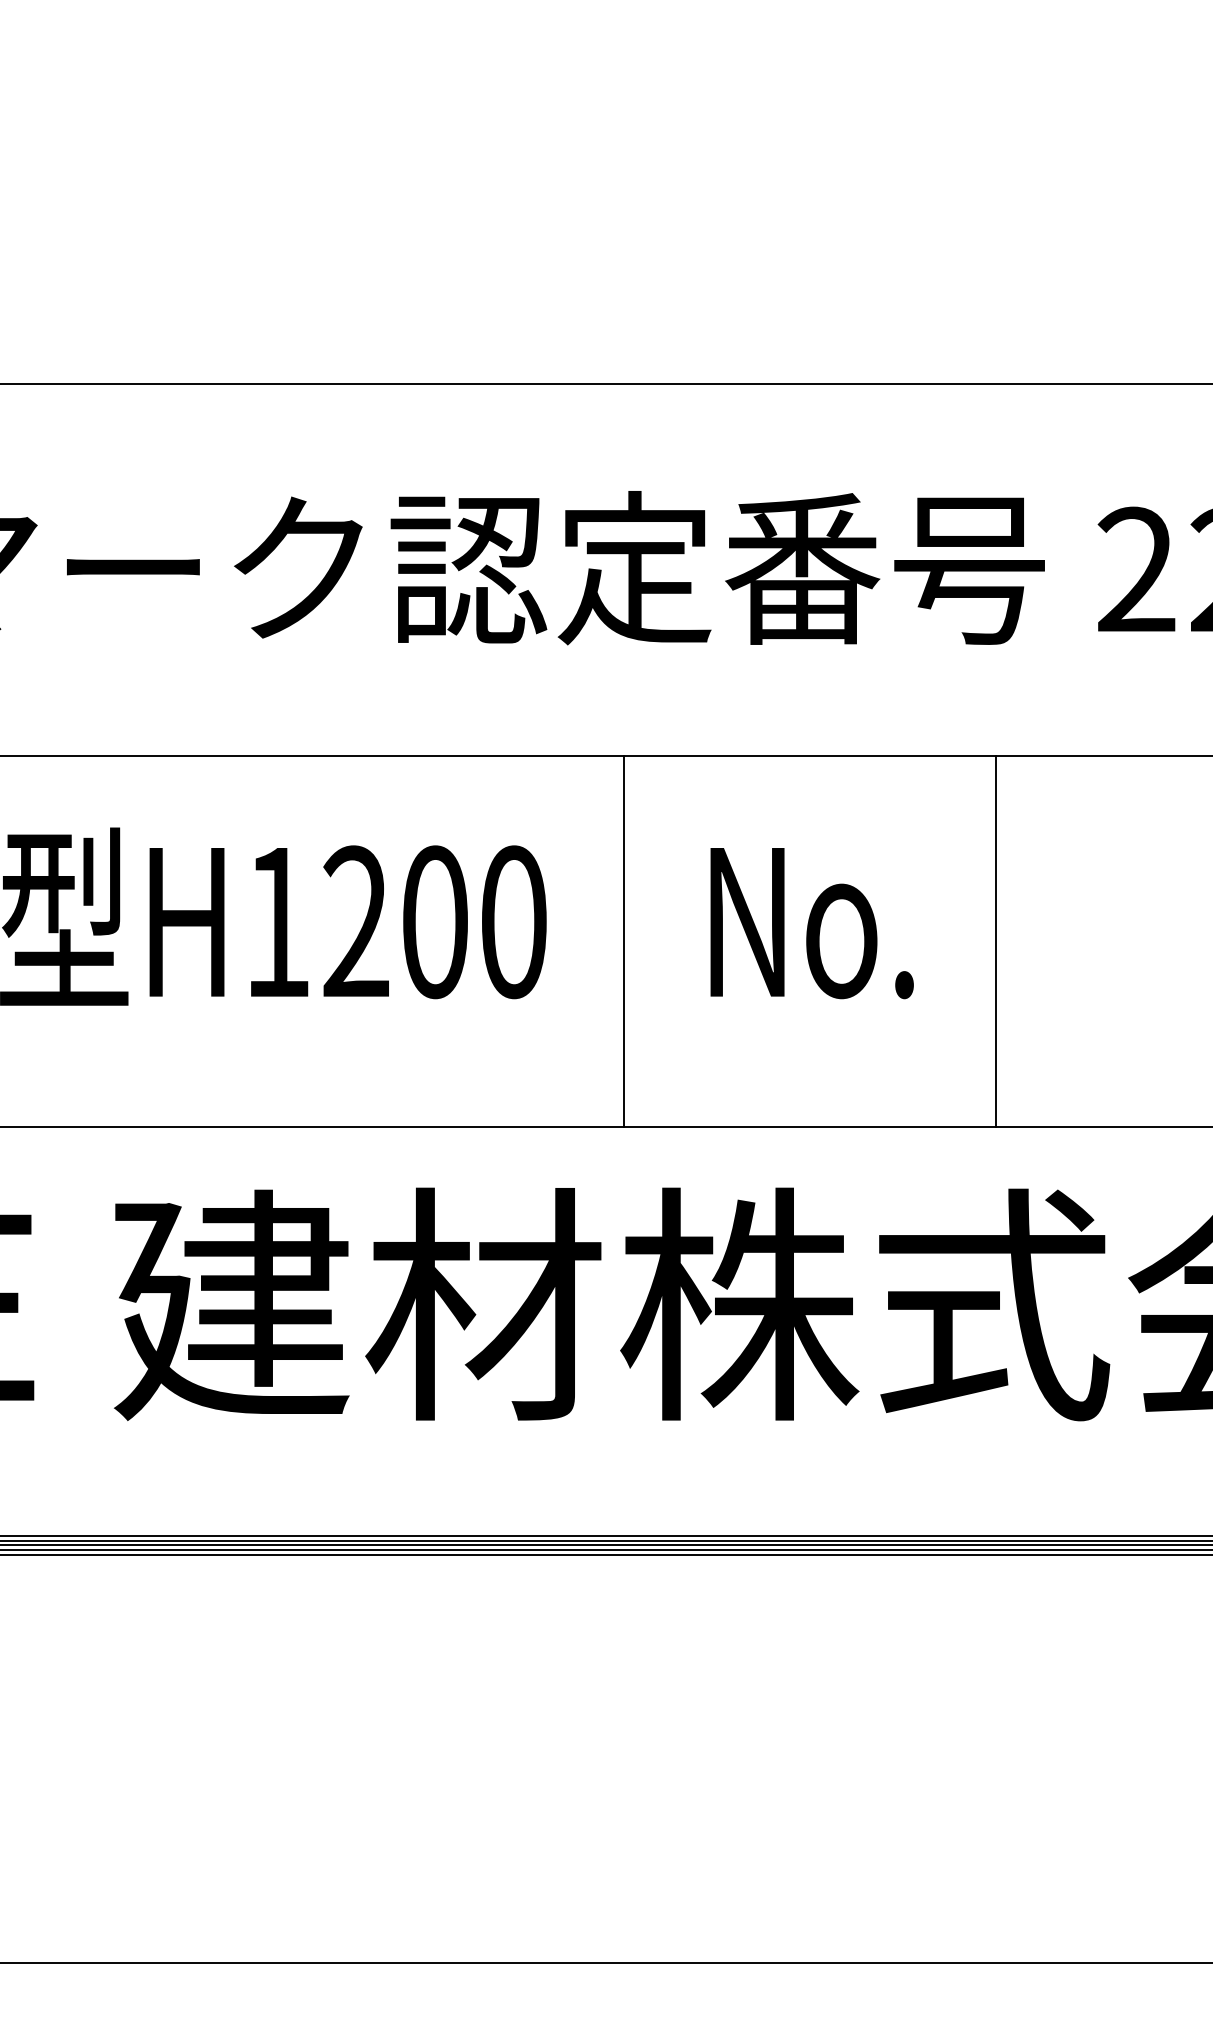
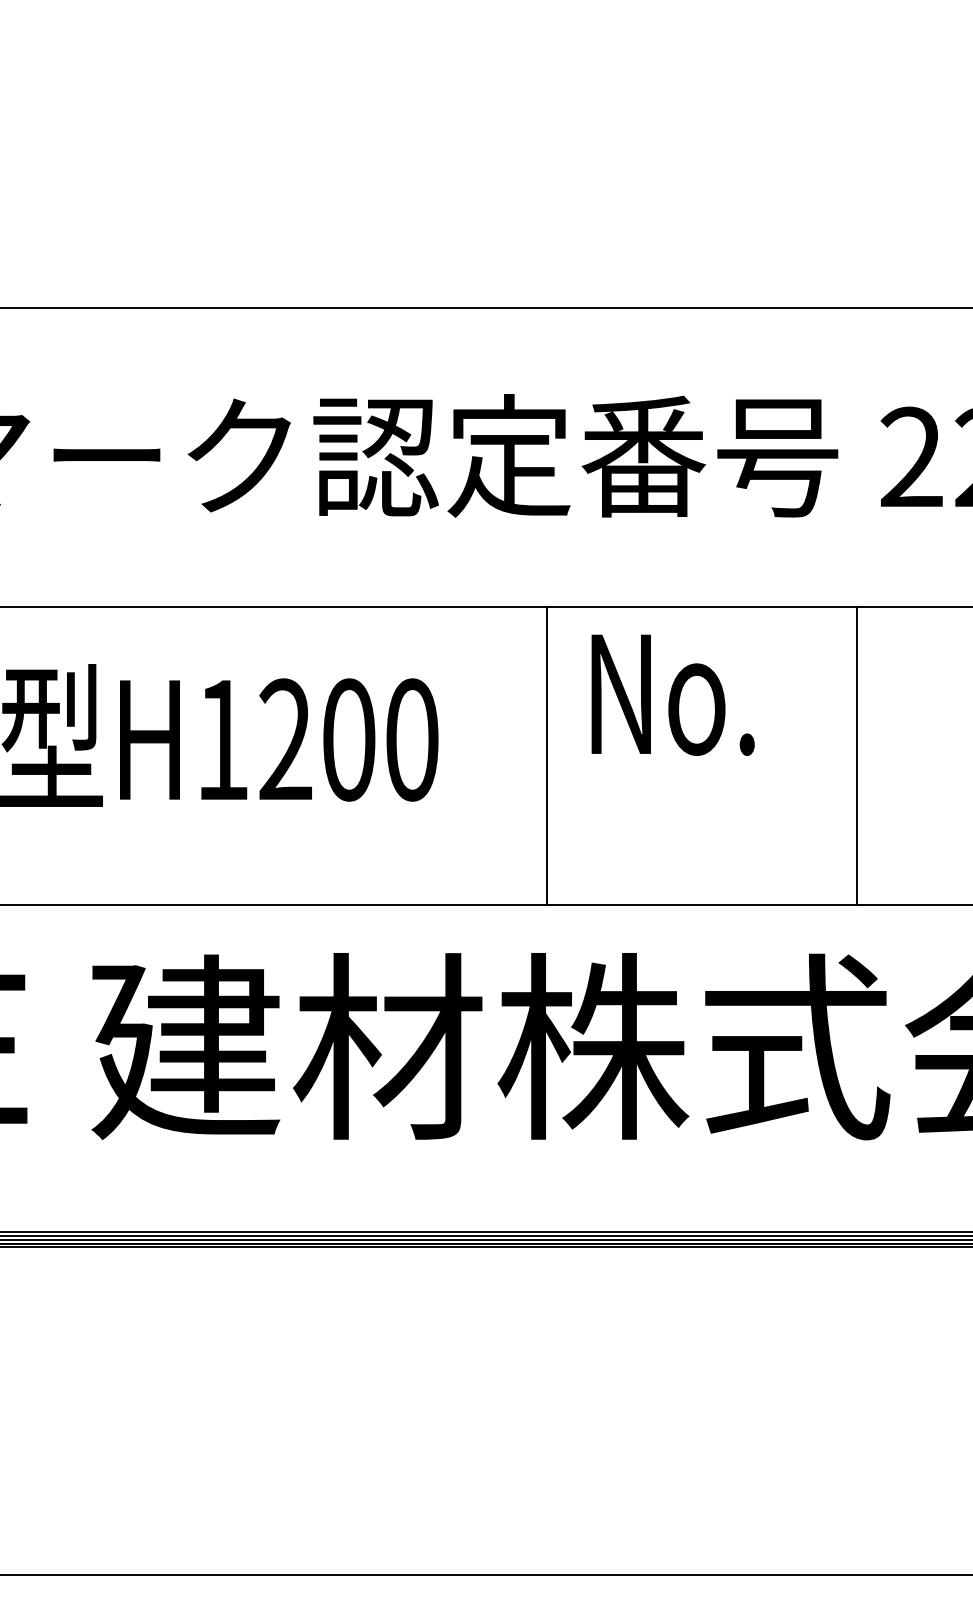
text: (811, 923) -> (672, 695), moved
line: (624, 941) -> (547, 755), moved
line: (995, 941) -> (857, 755), moved

